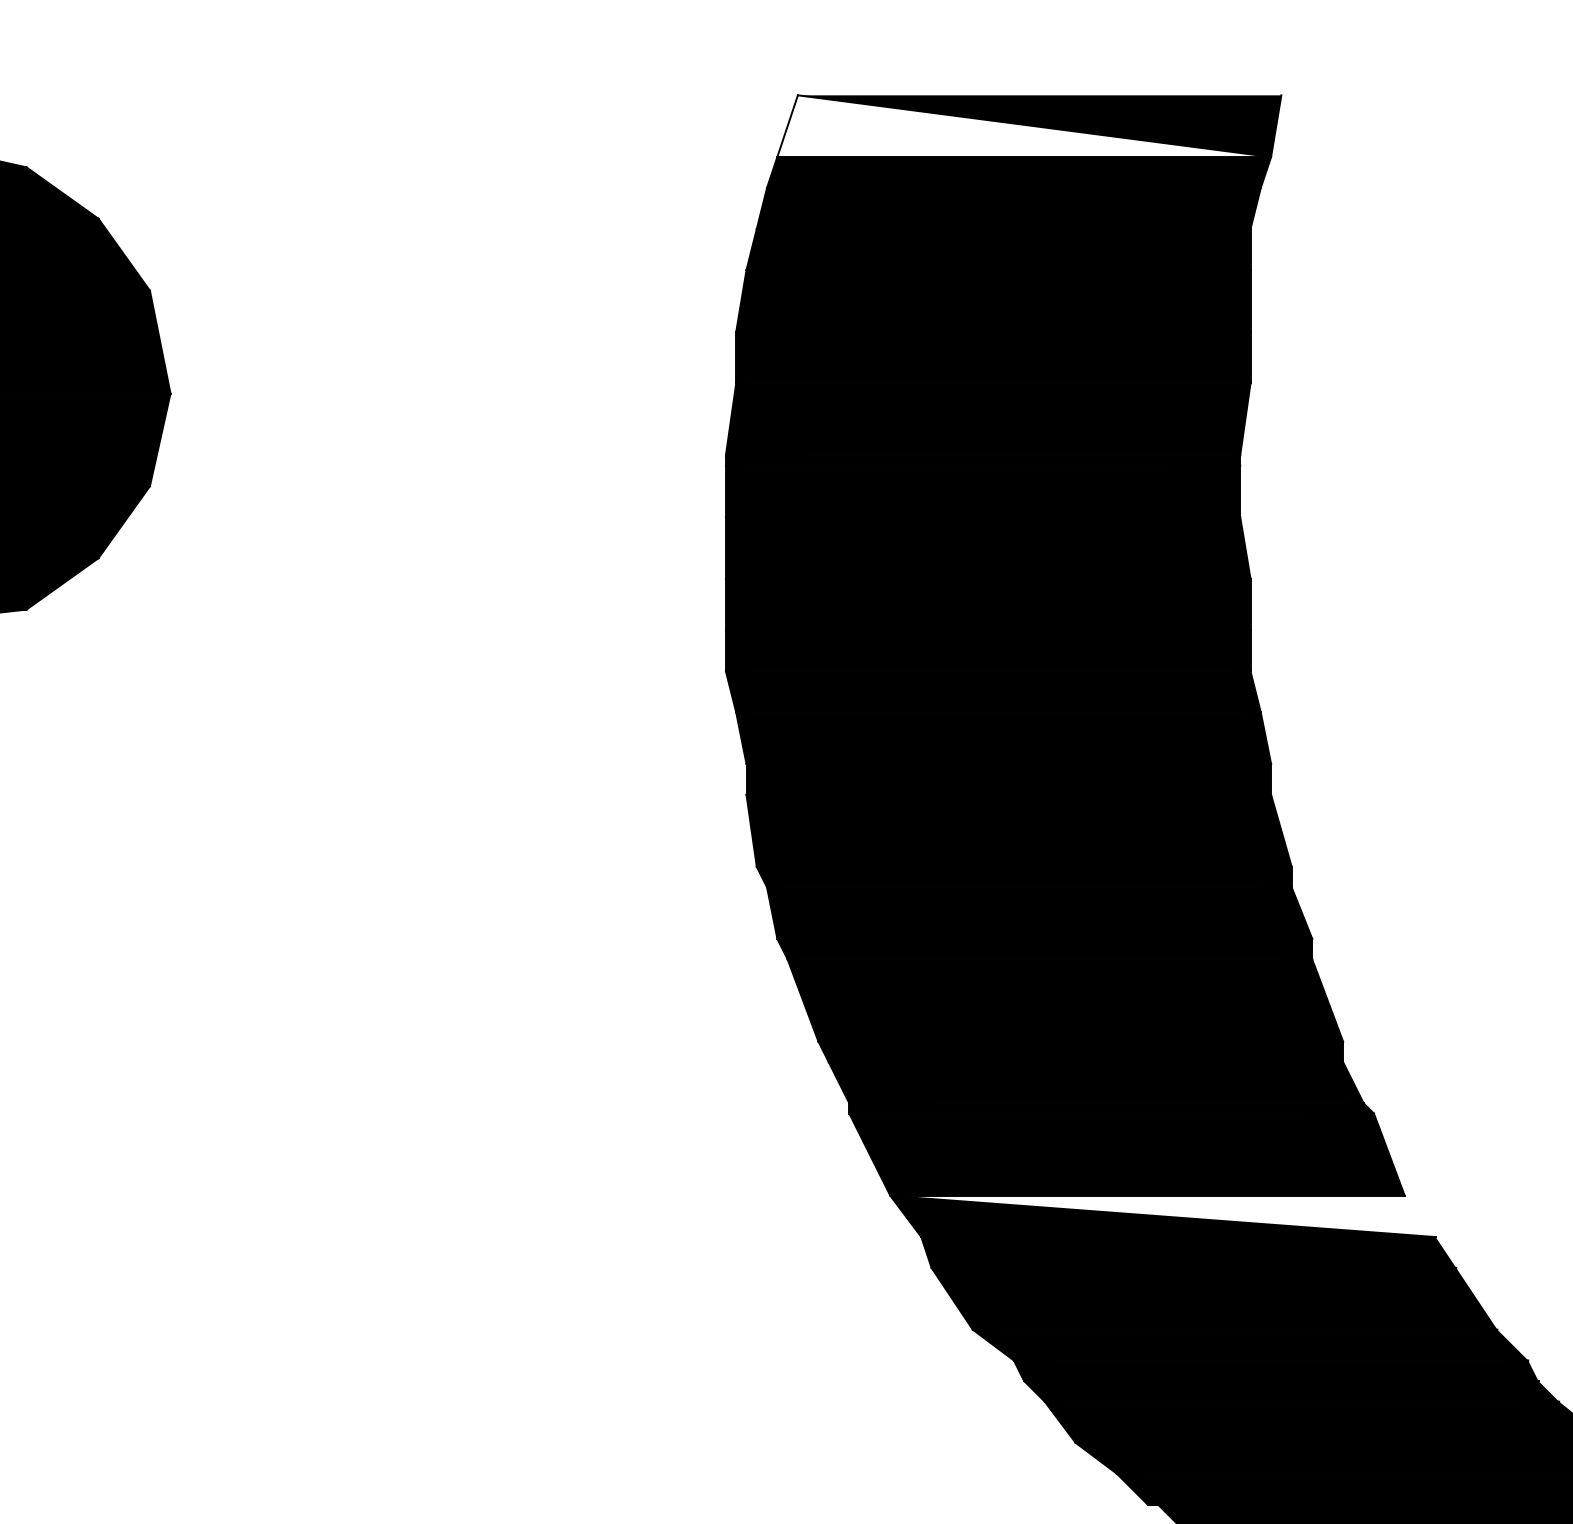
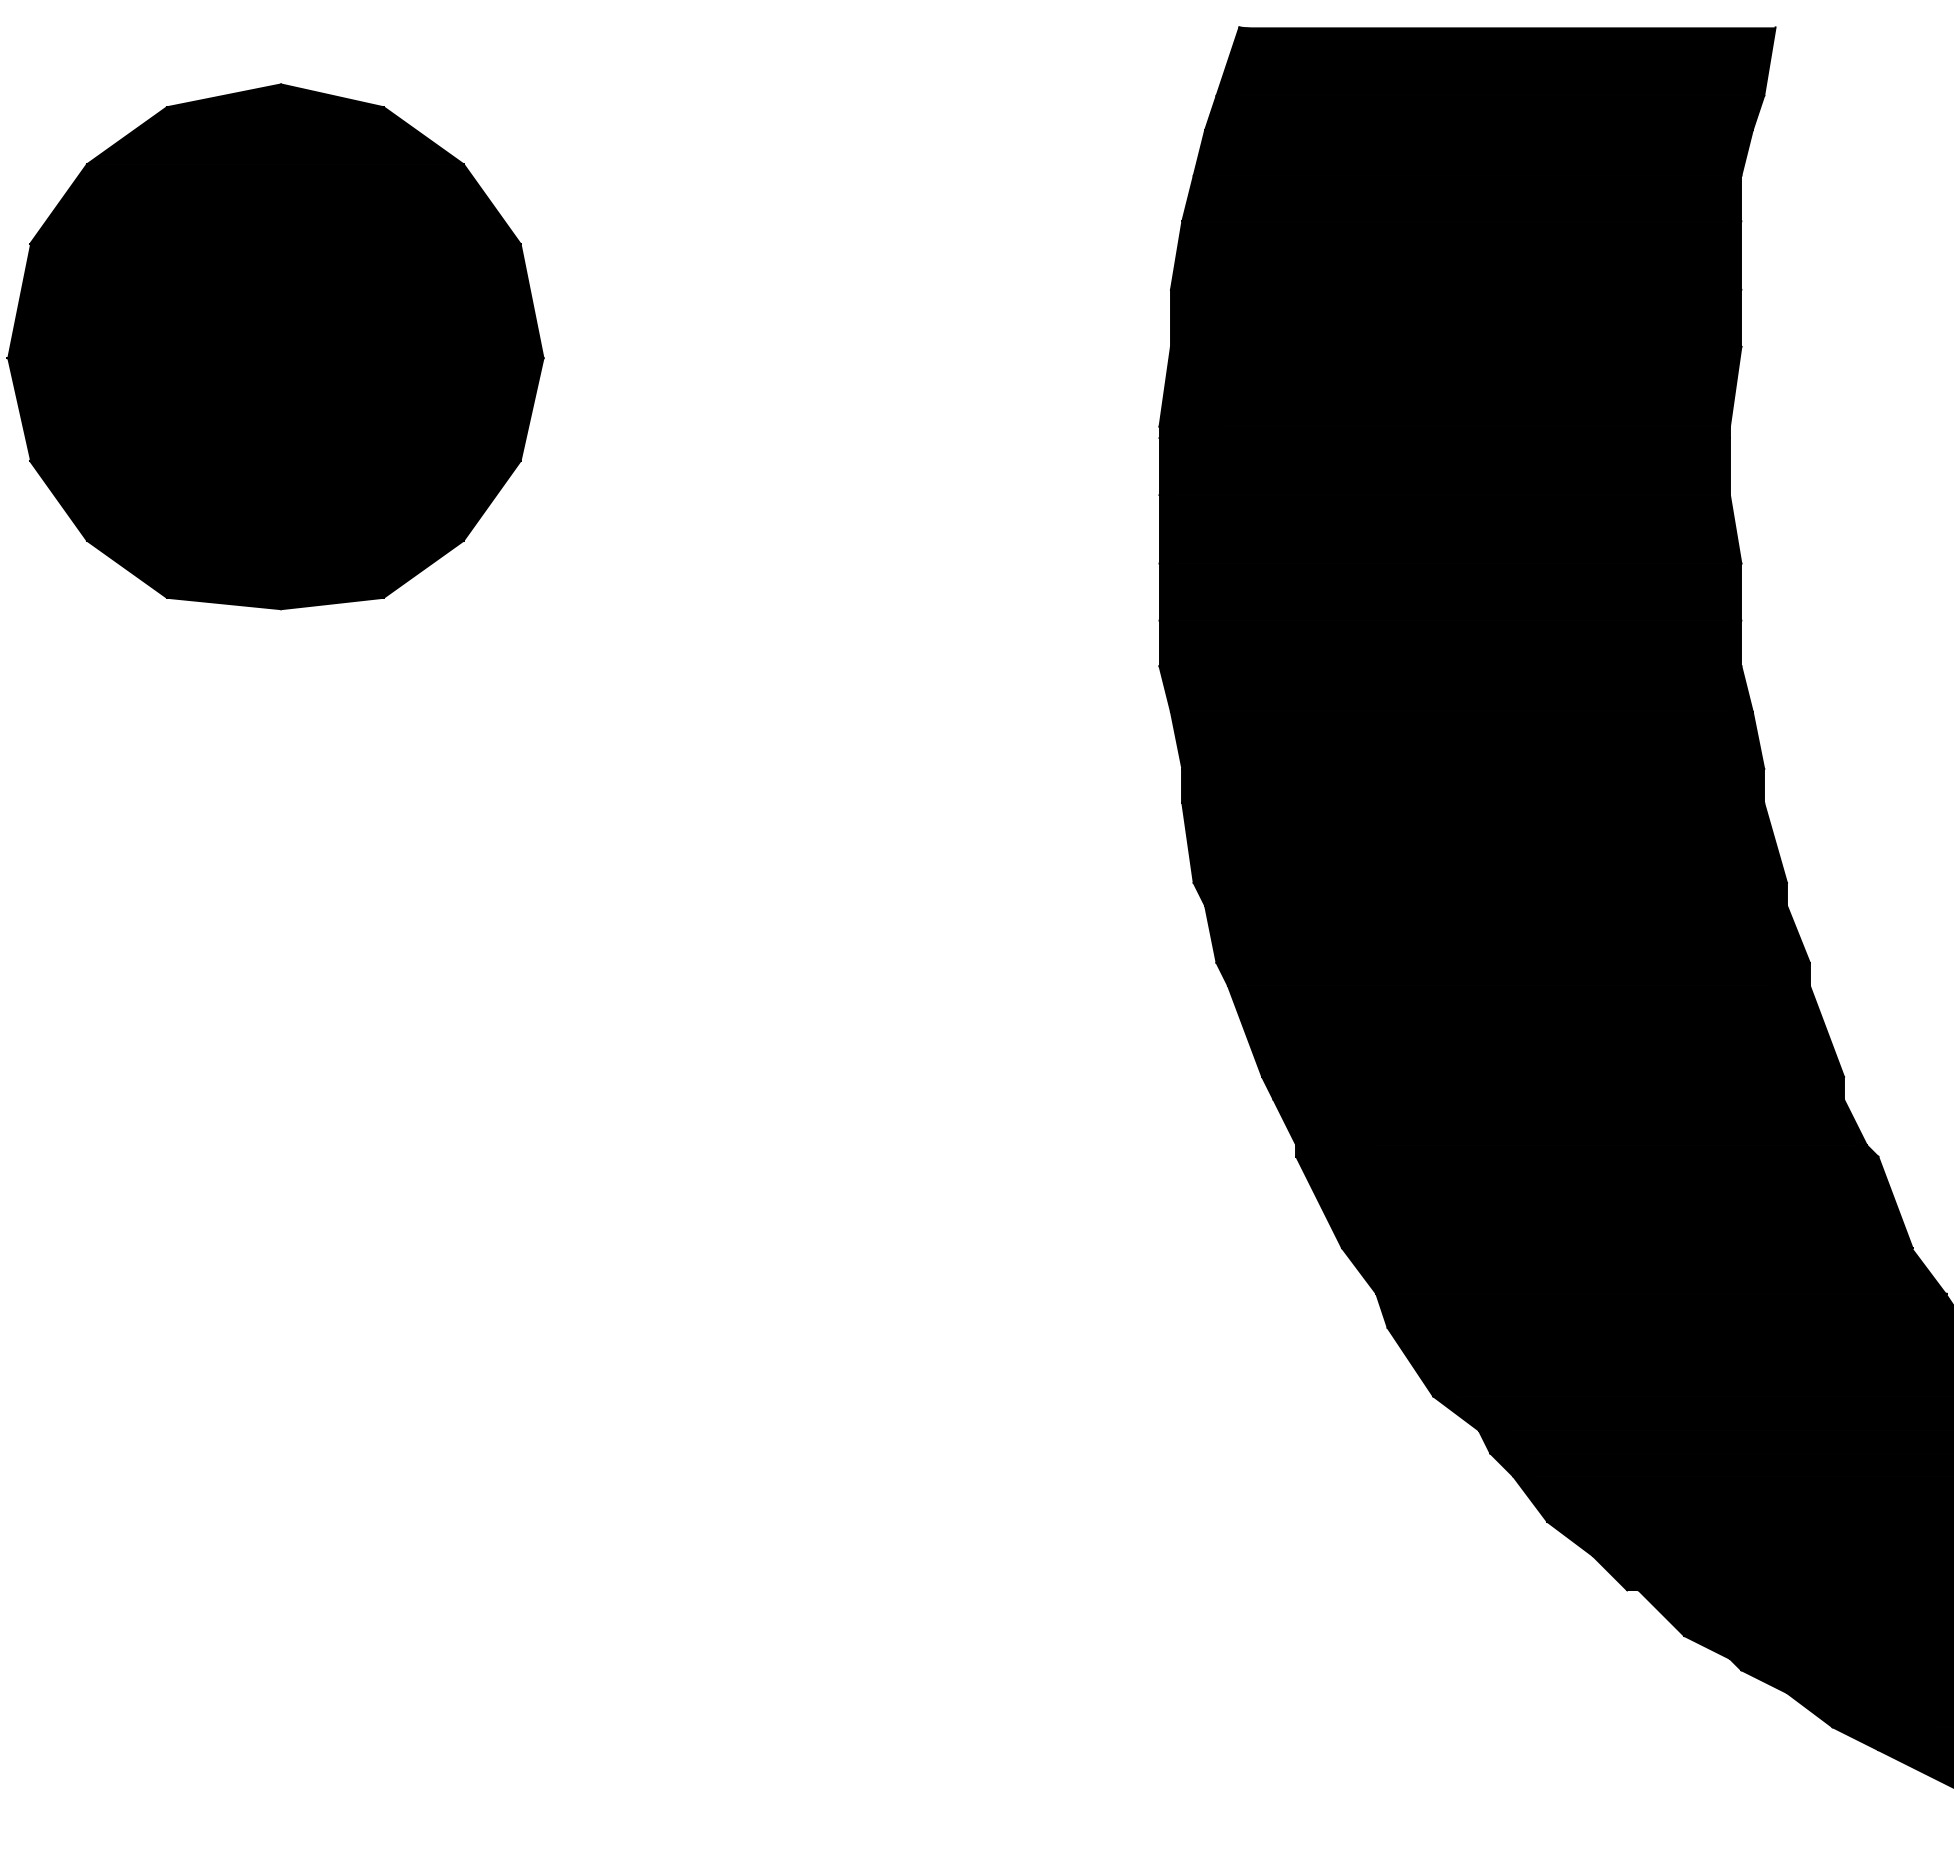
fill: (1024, 126) -> (1490, 61), added
fill: (1163, 1216) -> (1644, 1270), added

